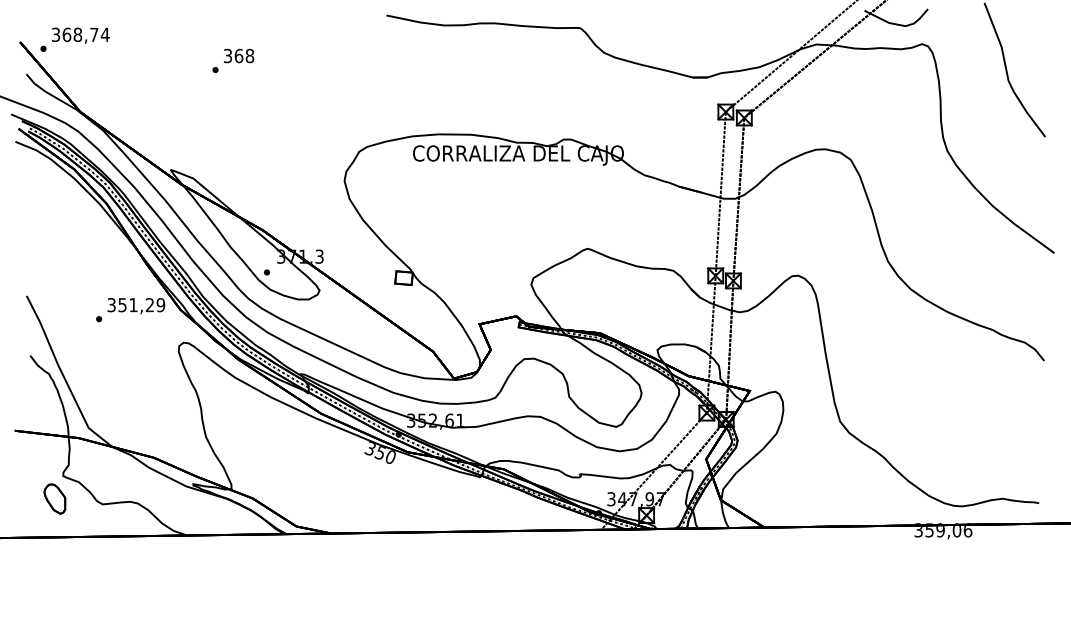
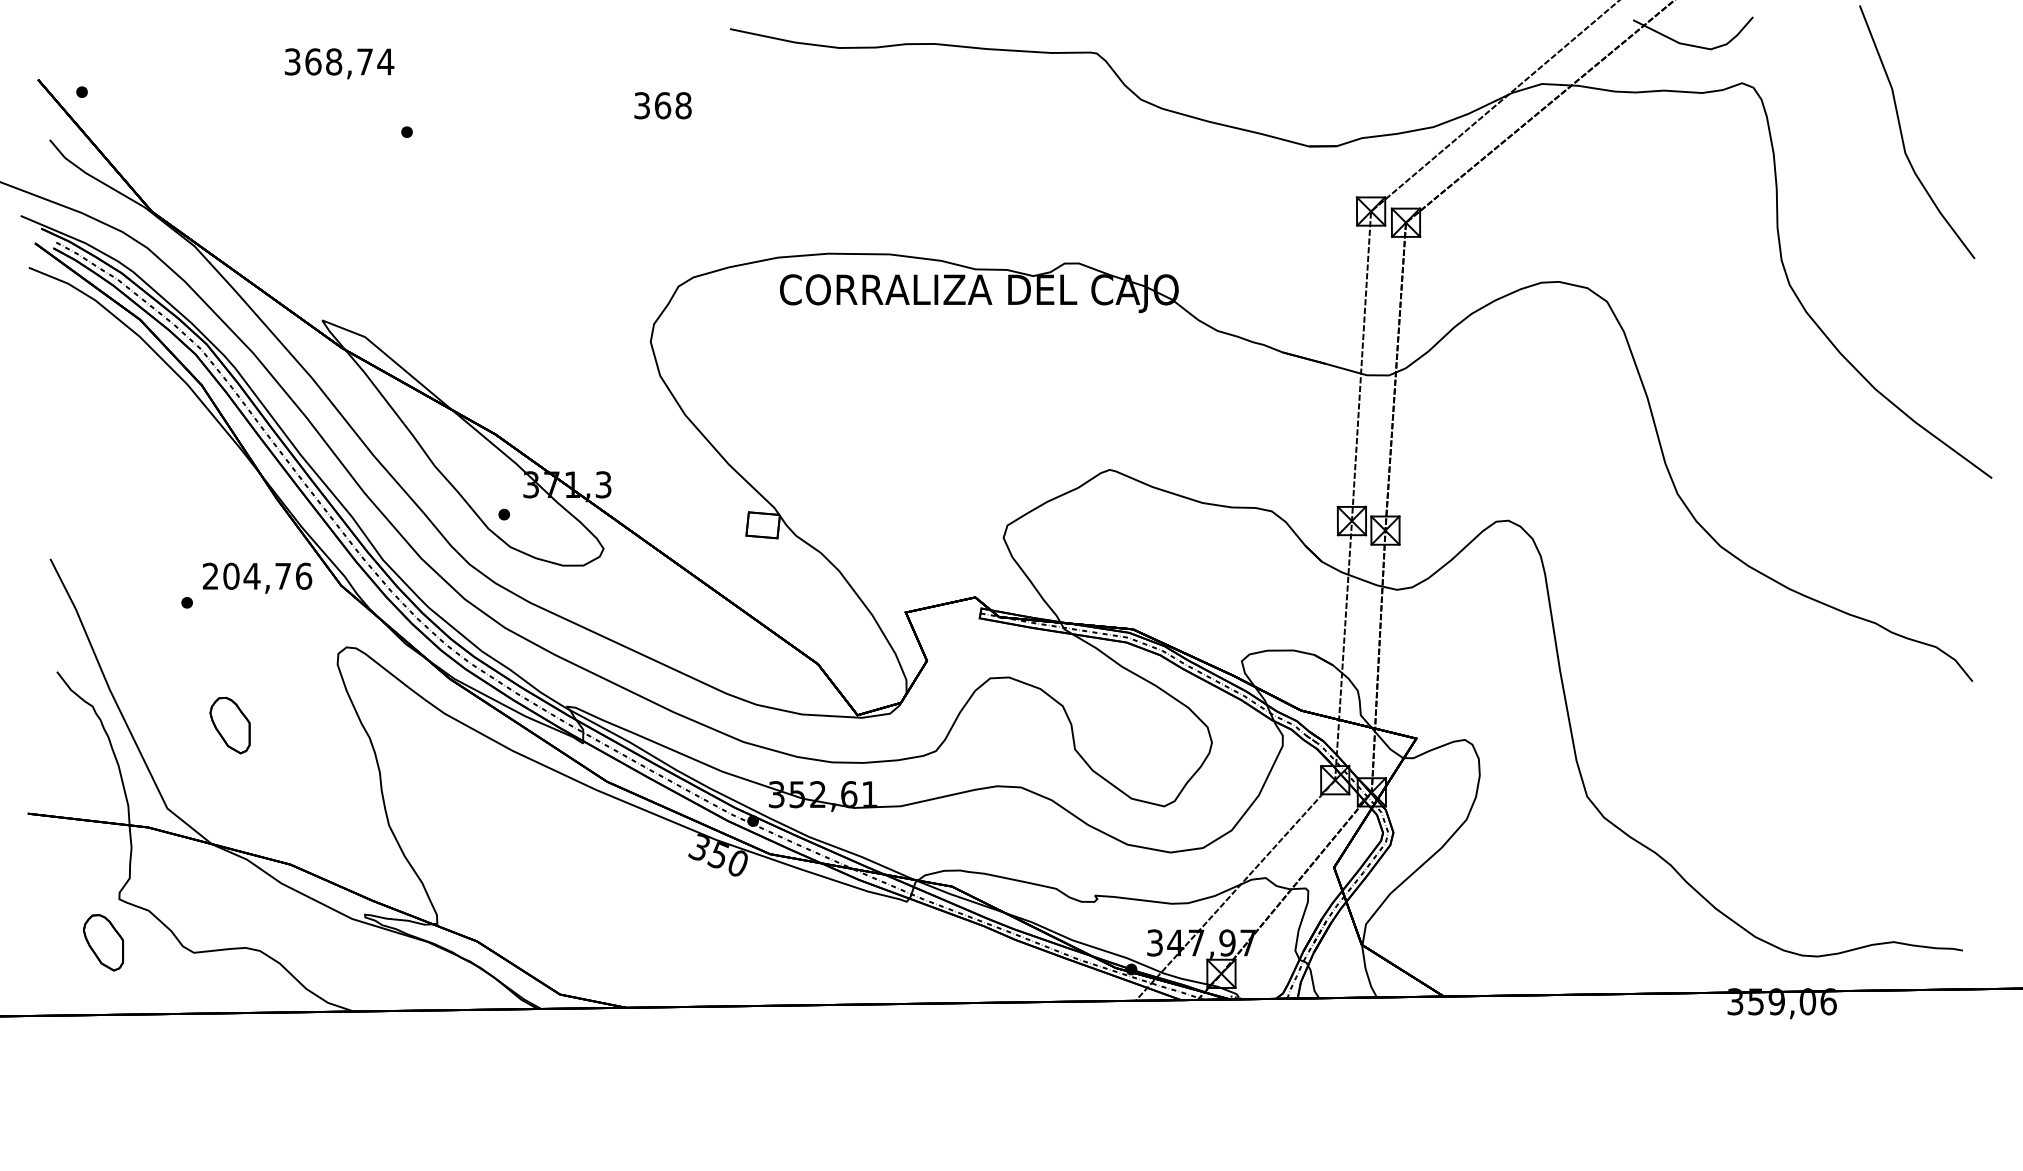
text: (80, 35) -> (338, 63), moved
text: (239, 55) -> (663, 104), moved
text: (136, 305) -> (257, 576), 351,29 -> 204,76
part: (121, 383) -> (229, 724), added

